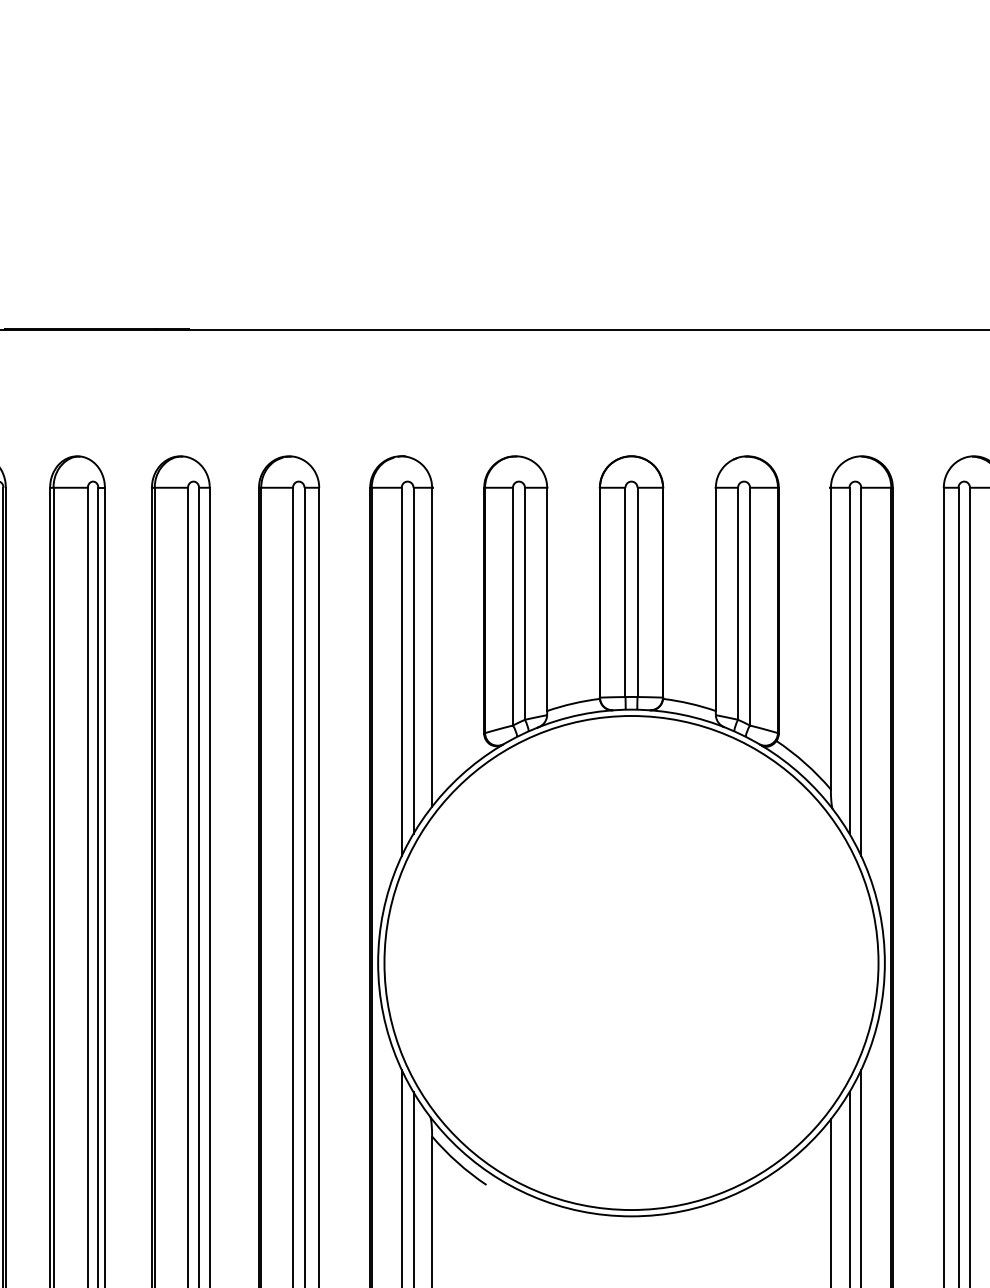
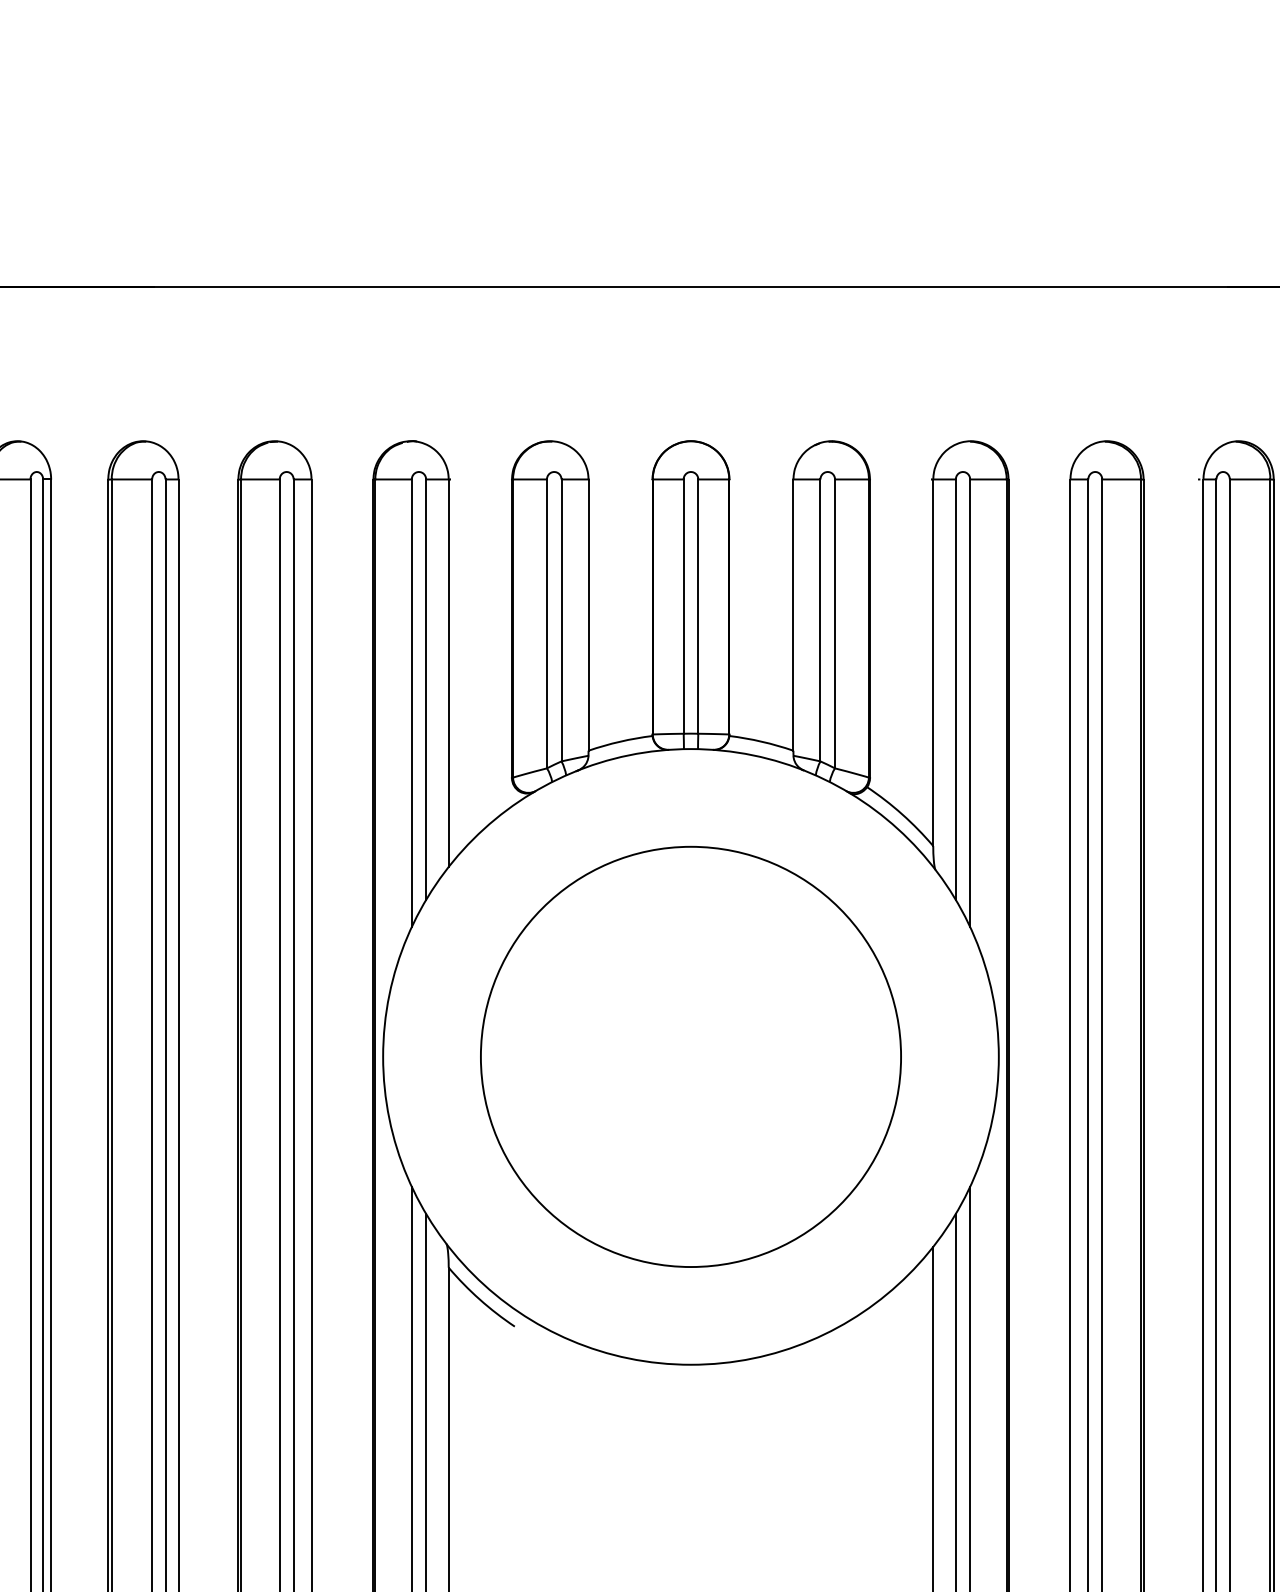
circle: (631, 962) -> (690, 1056), size x0.7

